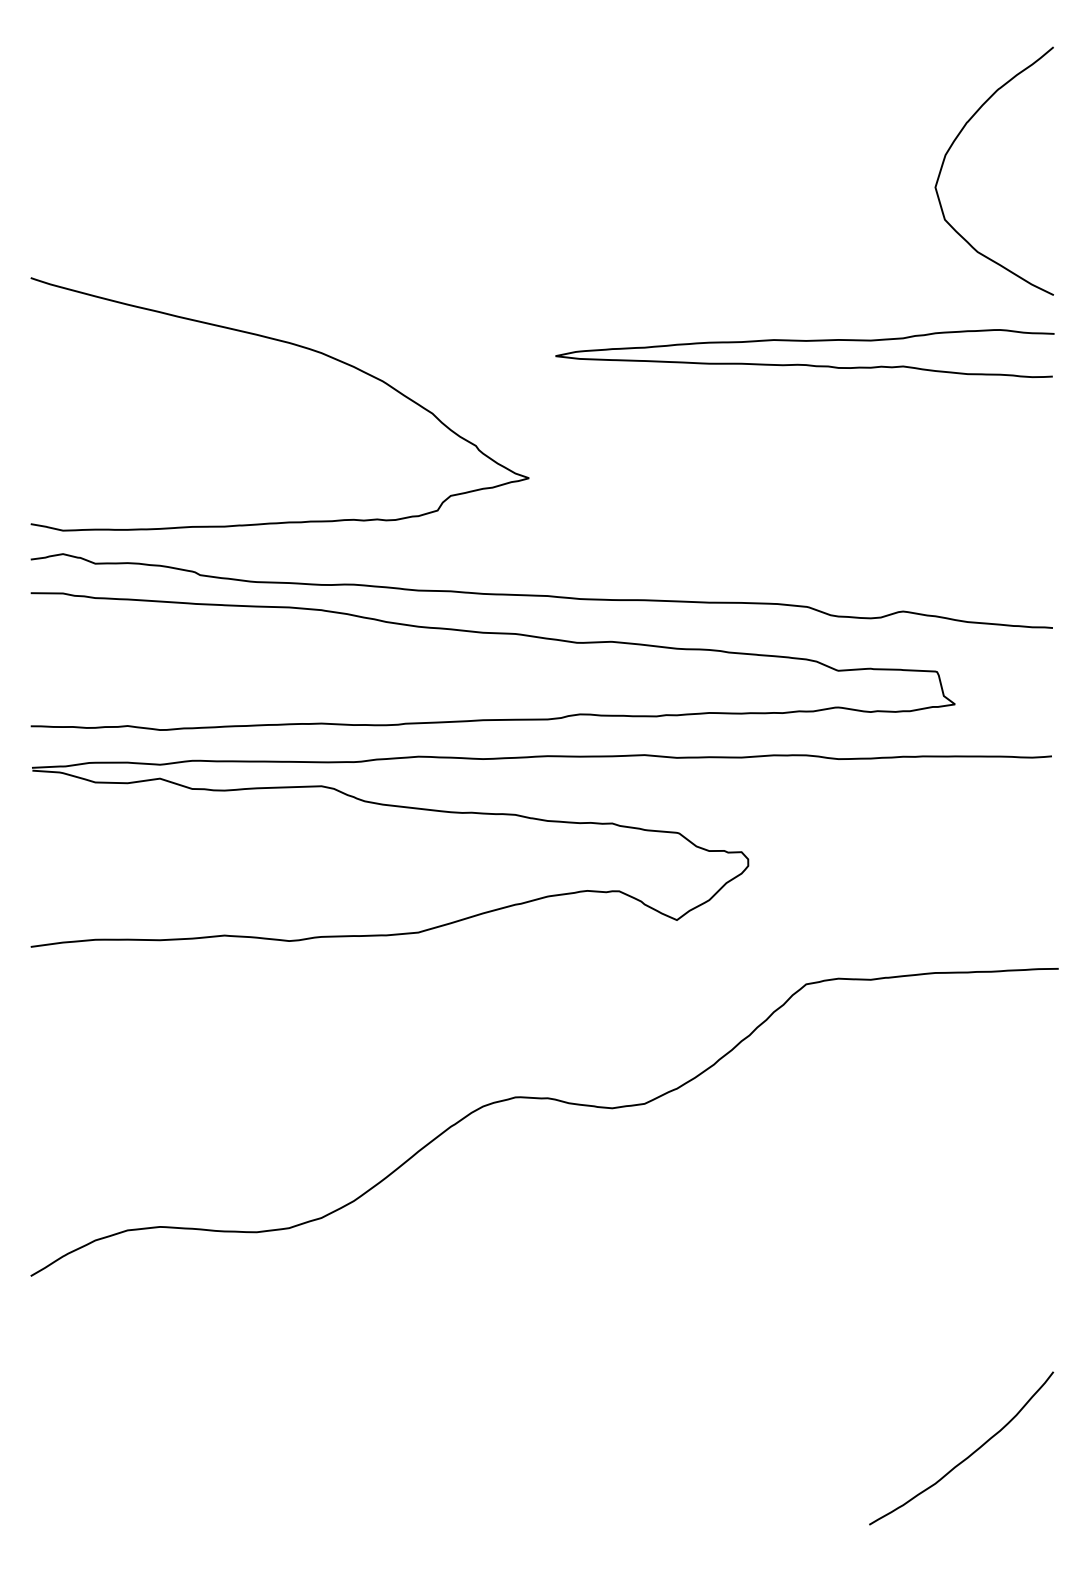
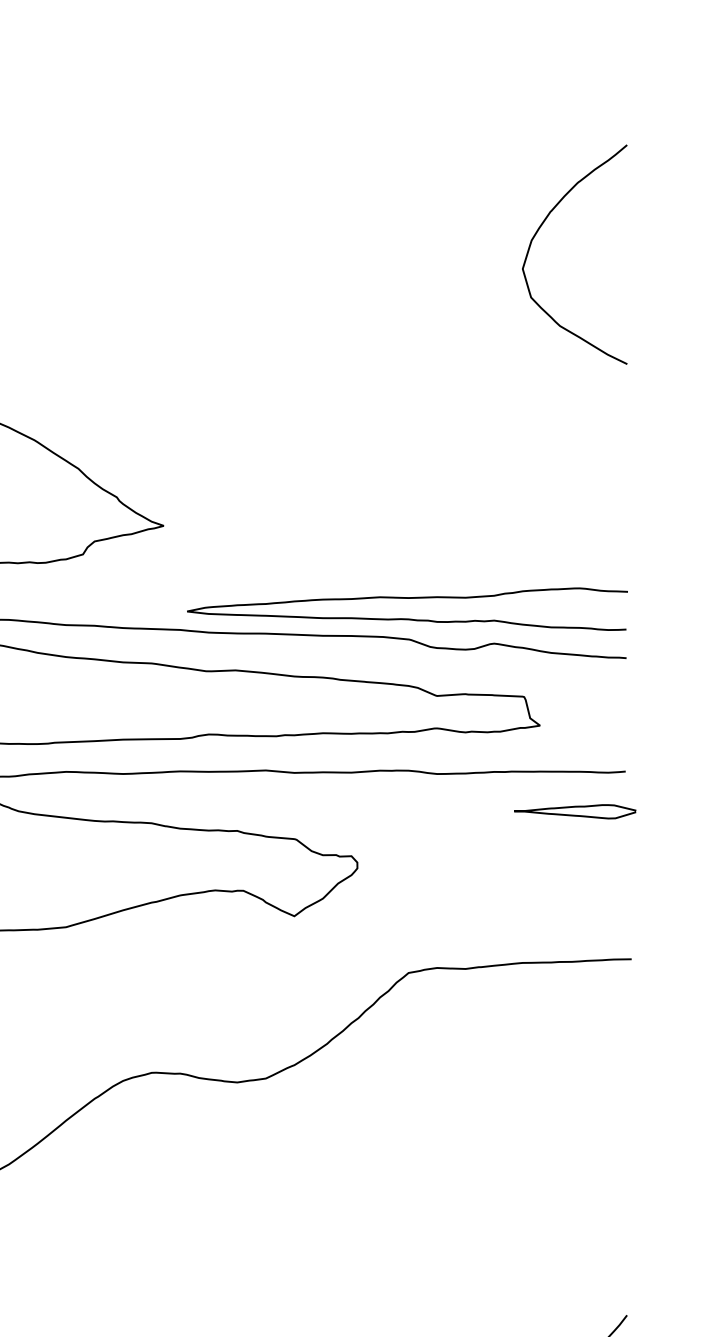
curve: (804, 364) -> (407, 618), moved
curve: (994, 797) -> (574, 807), added

